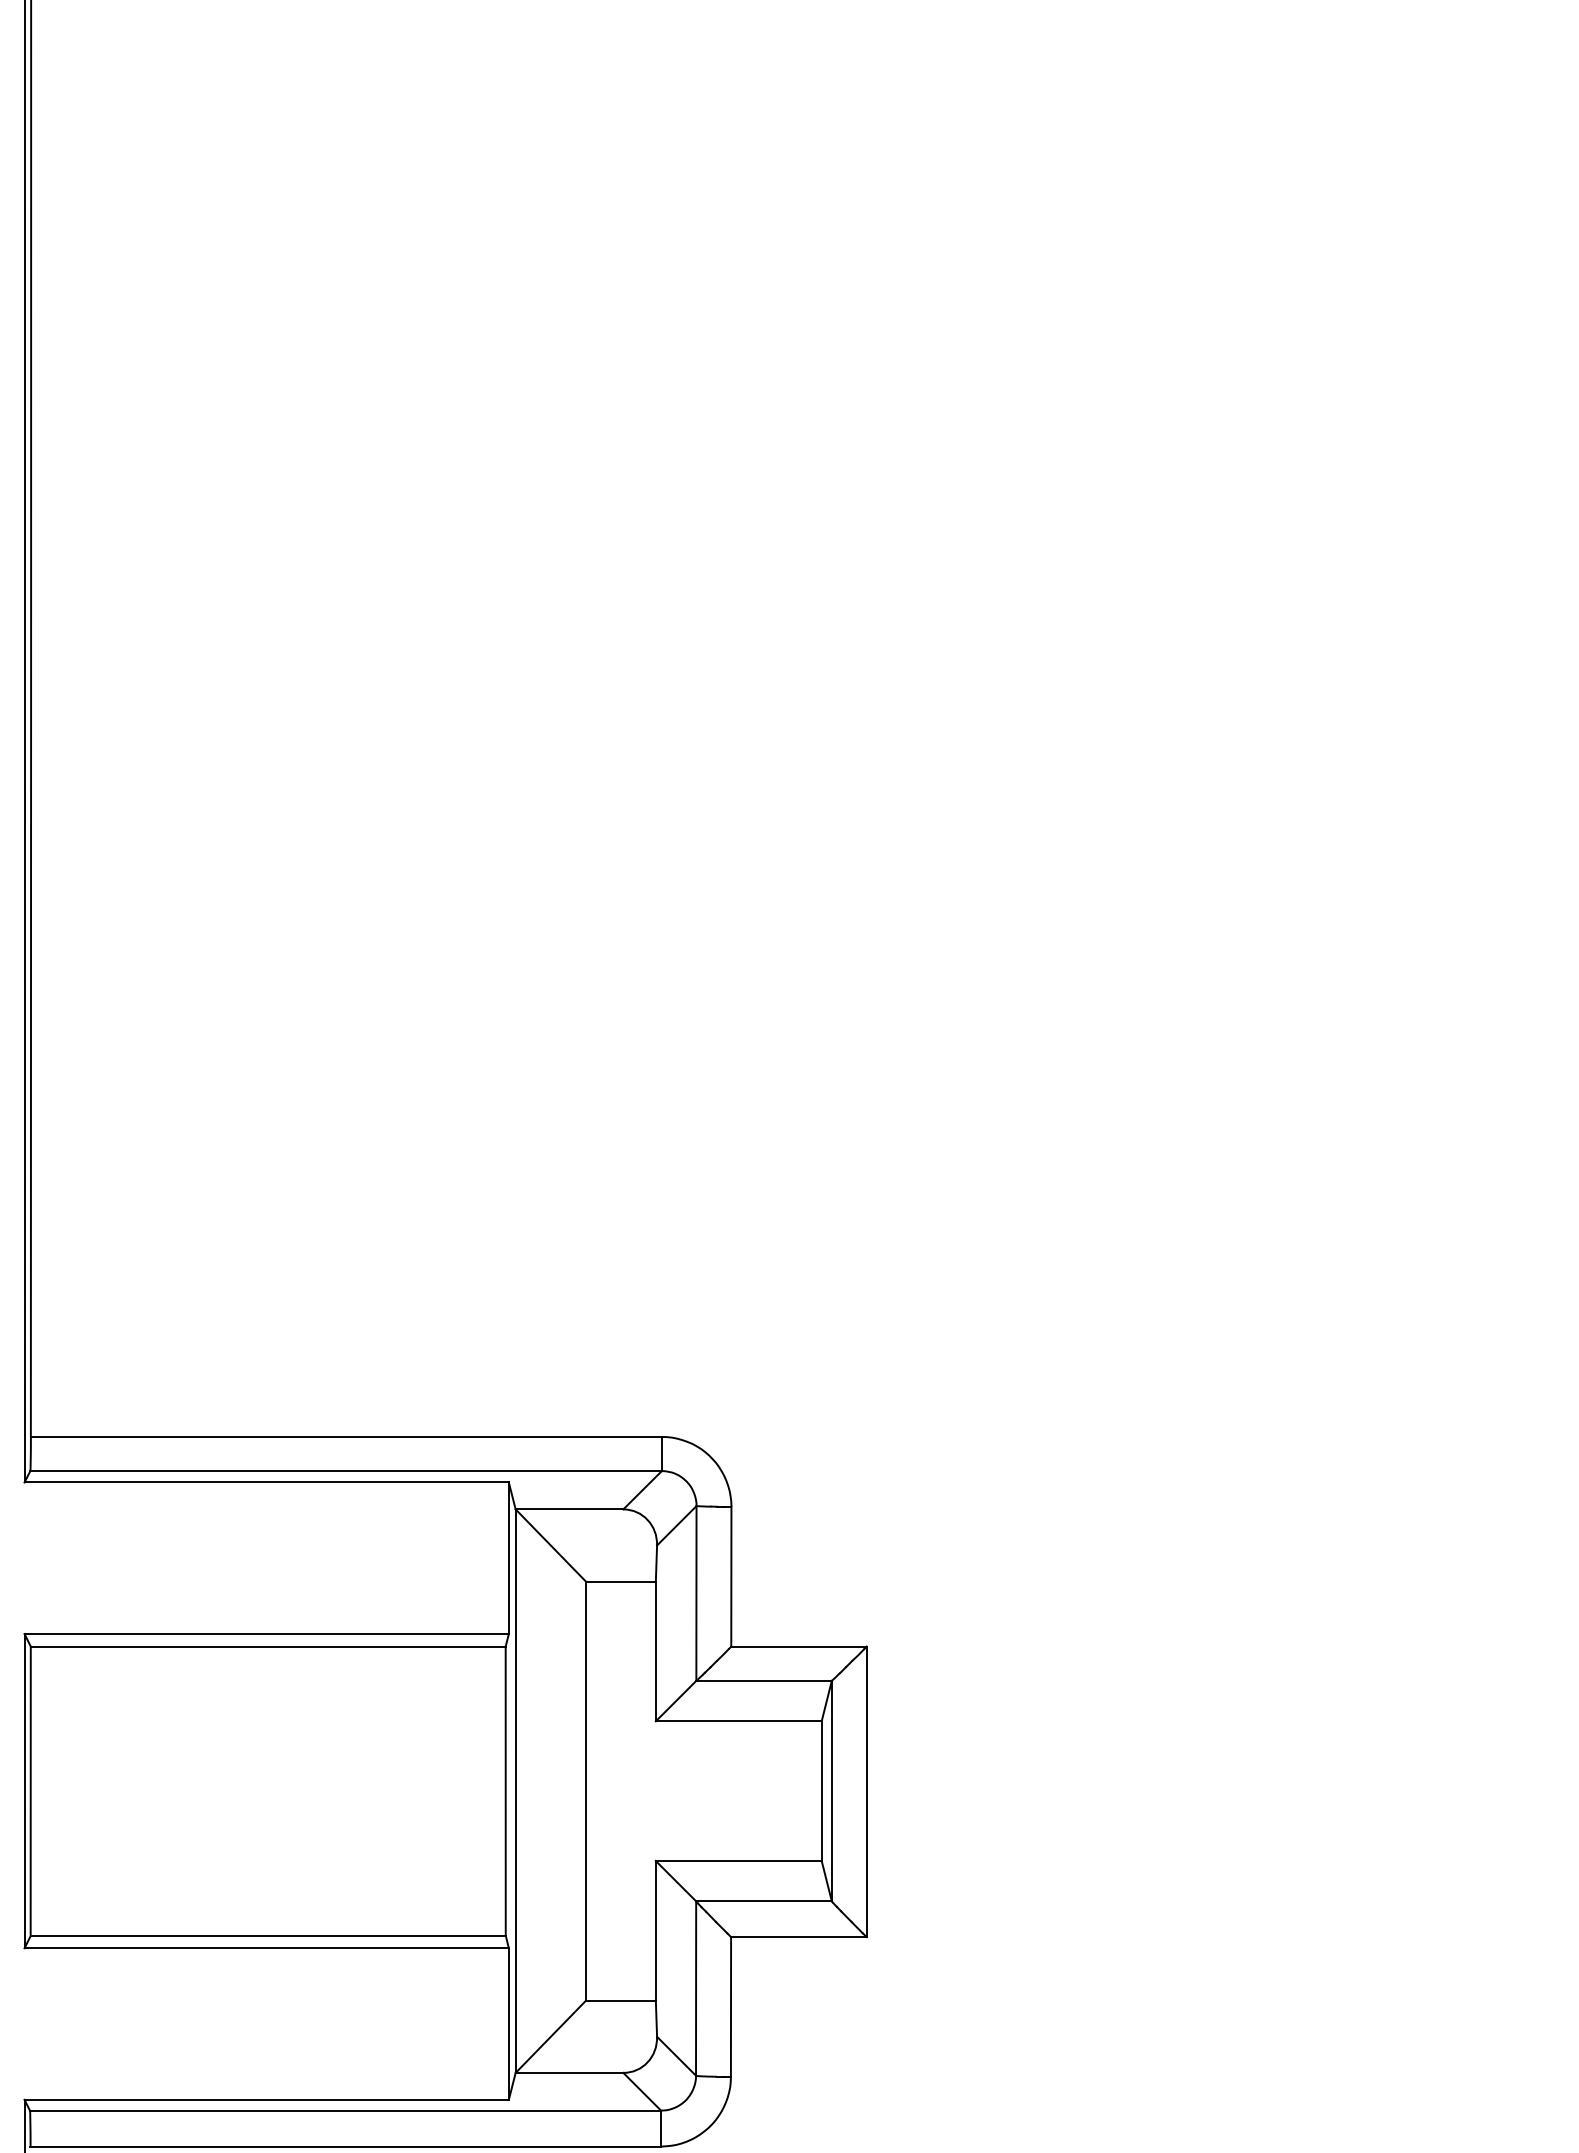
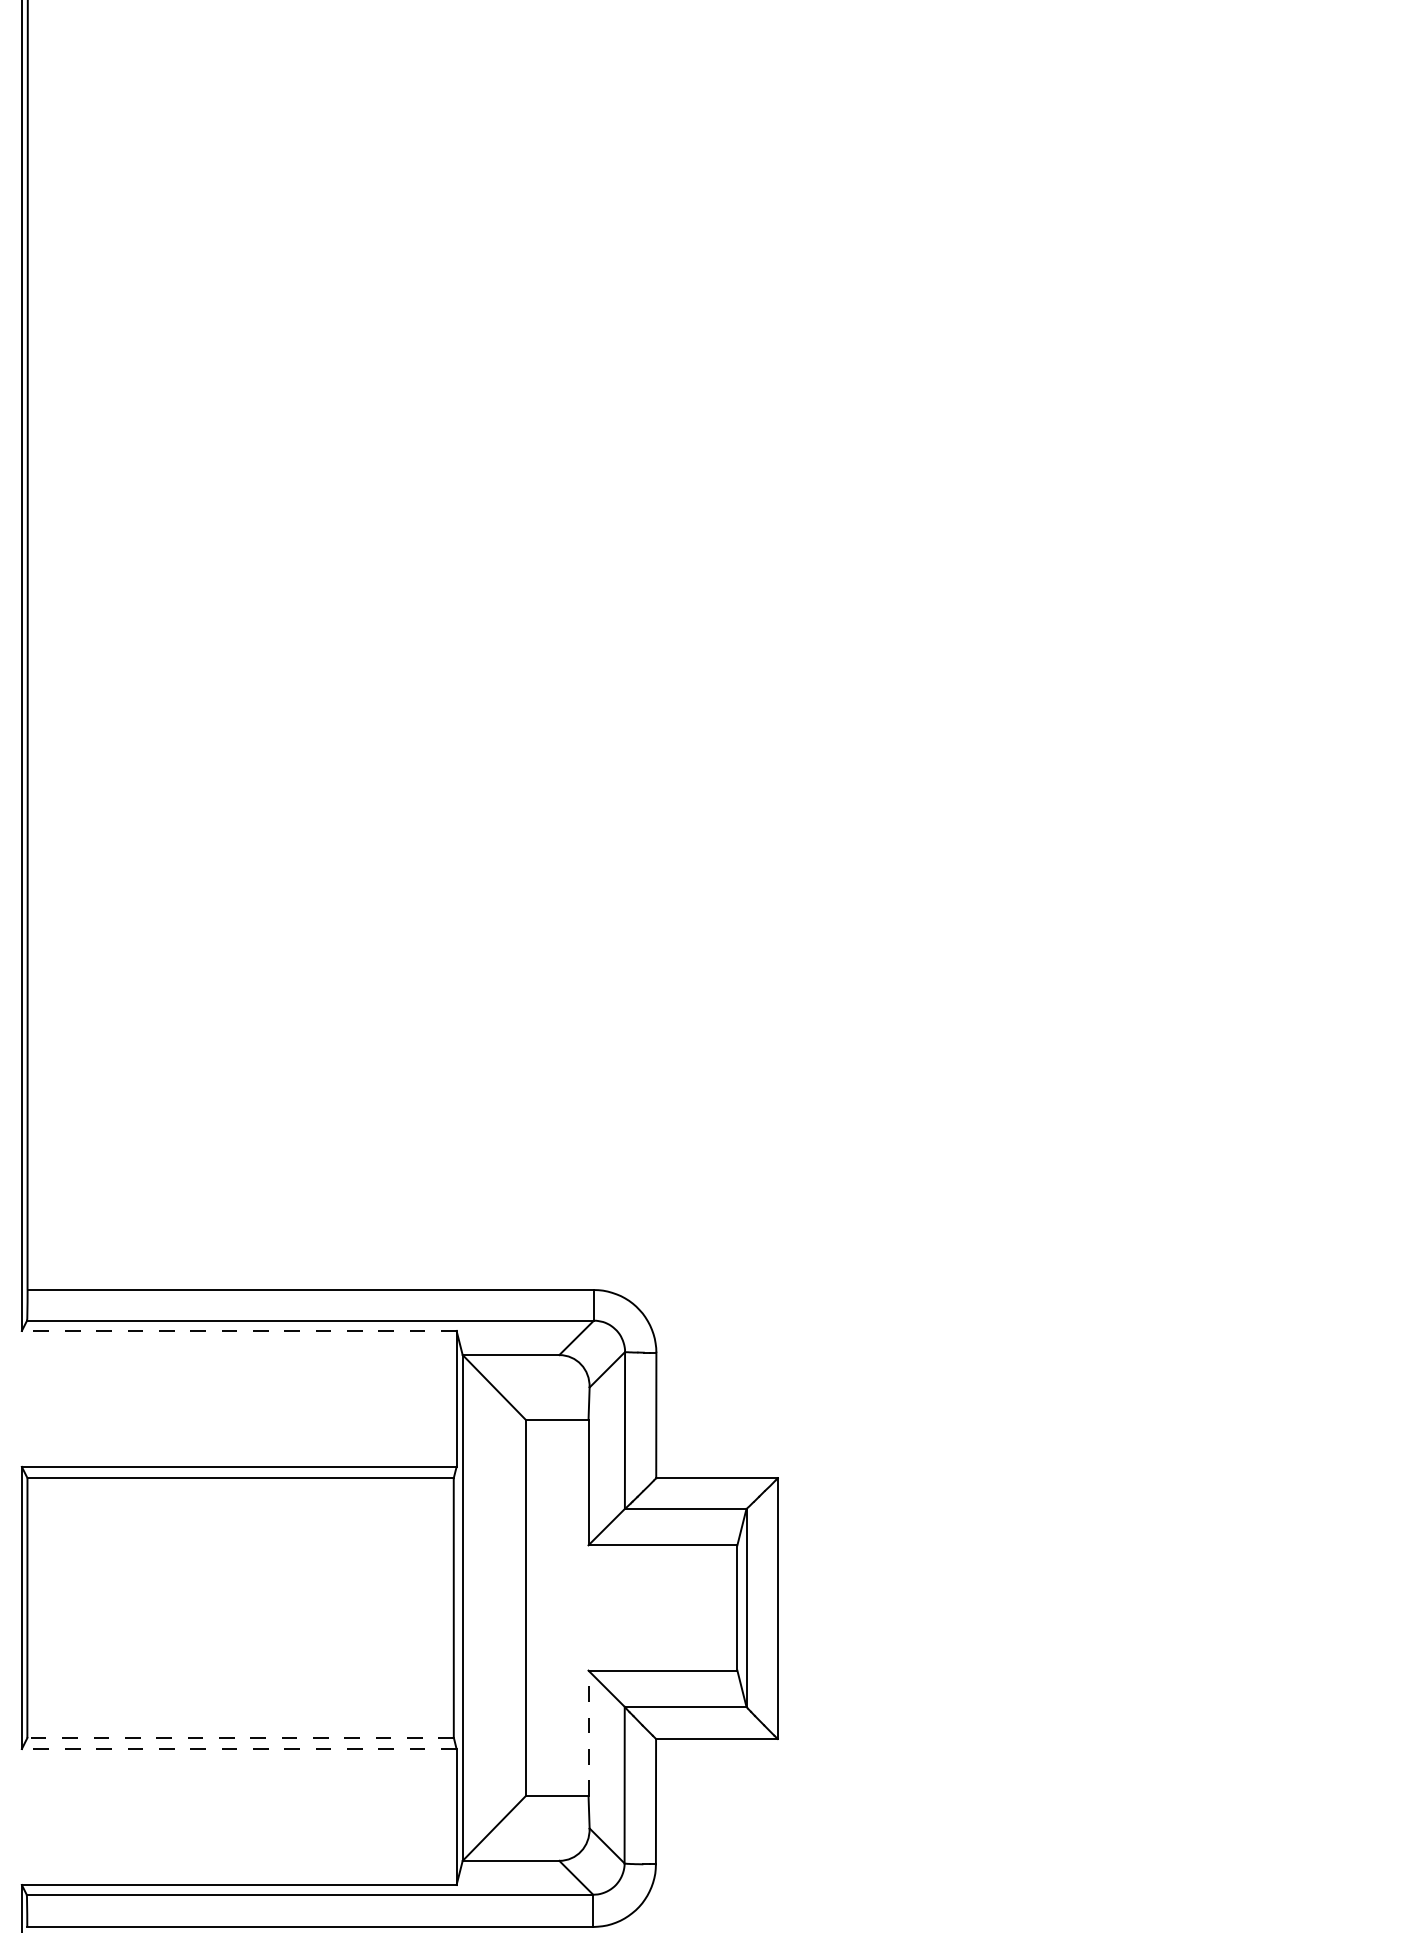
line: (266, 1482) -> (239, 1330), solid -> dashed
line: (655, 1930) -> (588, 1733), solid -> dashed
line: (268, 1936) -> (240, 1738), solid -> dashed
line: (266, 1948) -> (239, 1749), solid -> dashed

